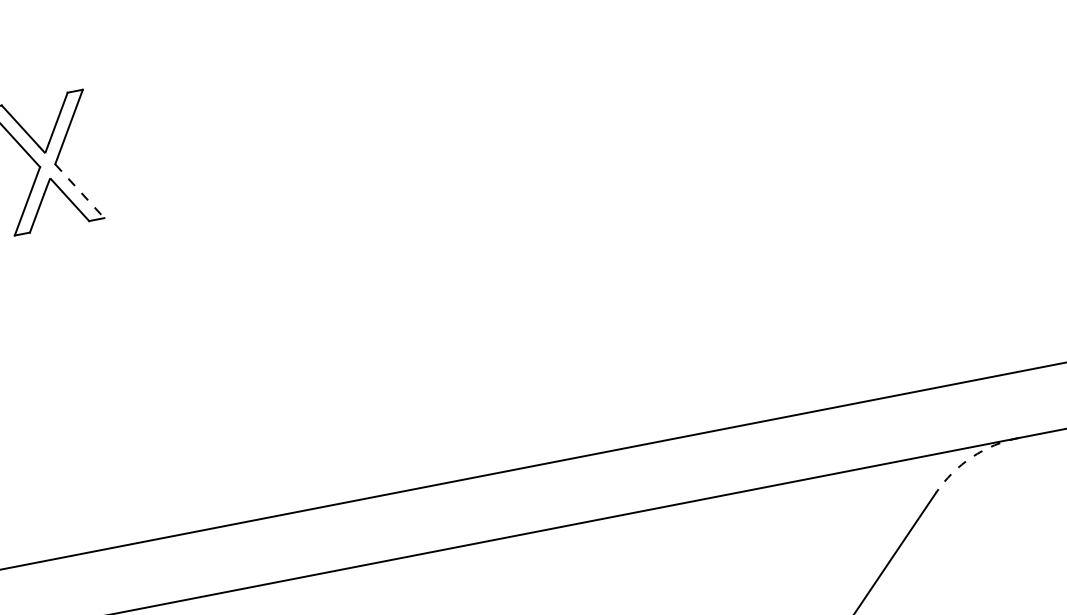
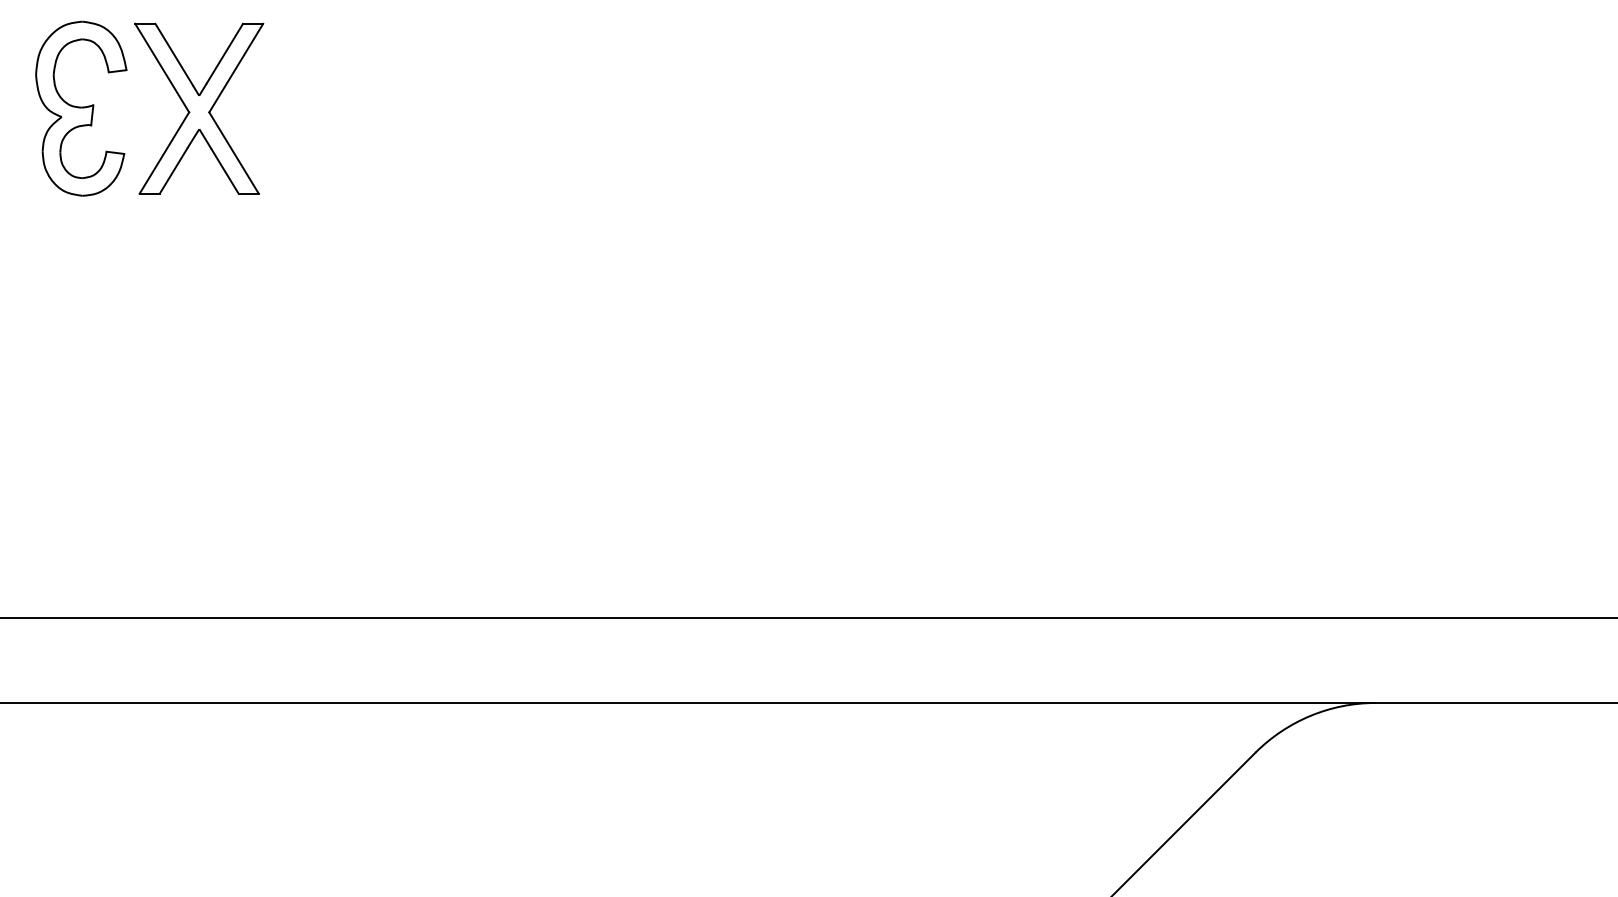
line: (80, 191) -> (234, 153), dashed -> solid
arc: (971, 456) -> (1310, 715), dashed -> solid

